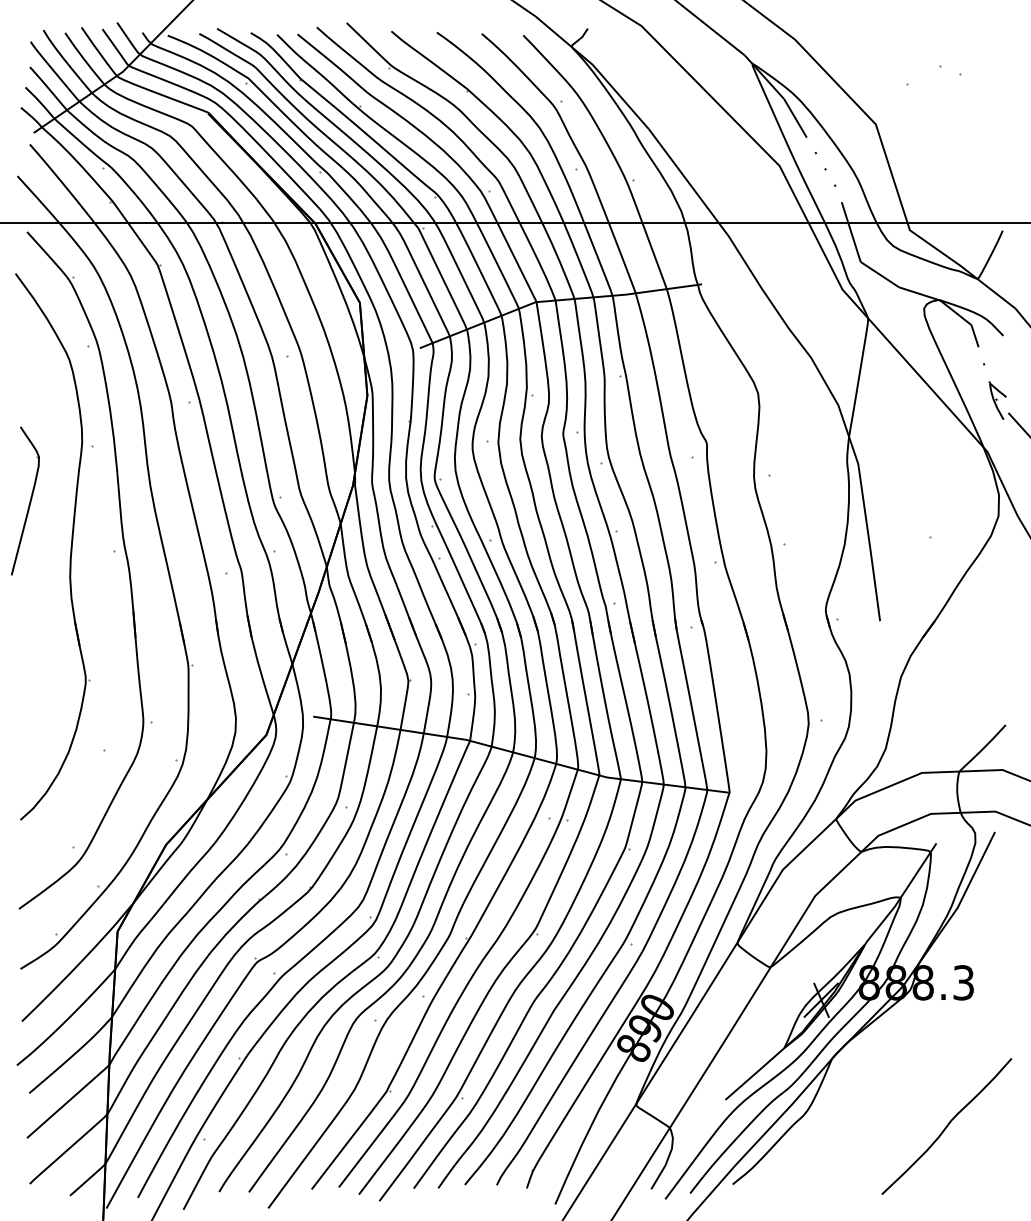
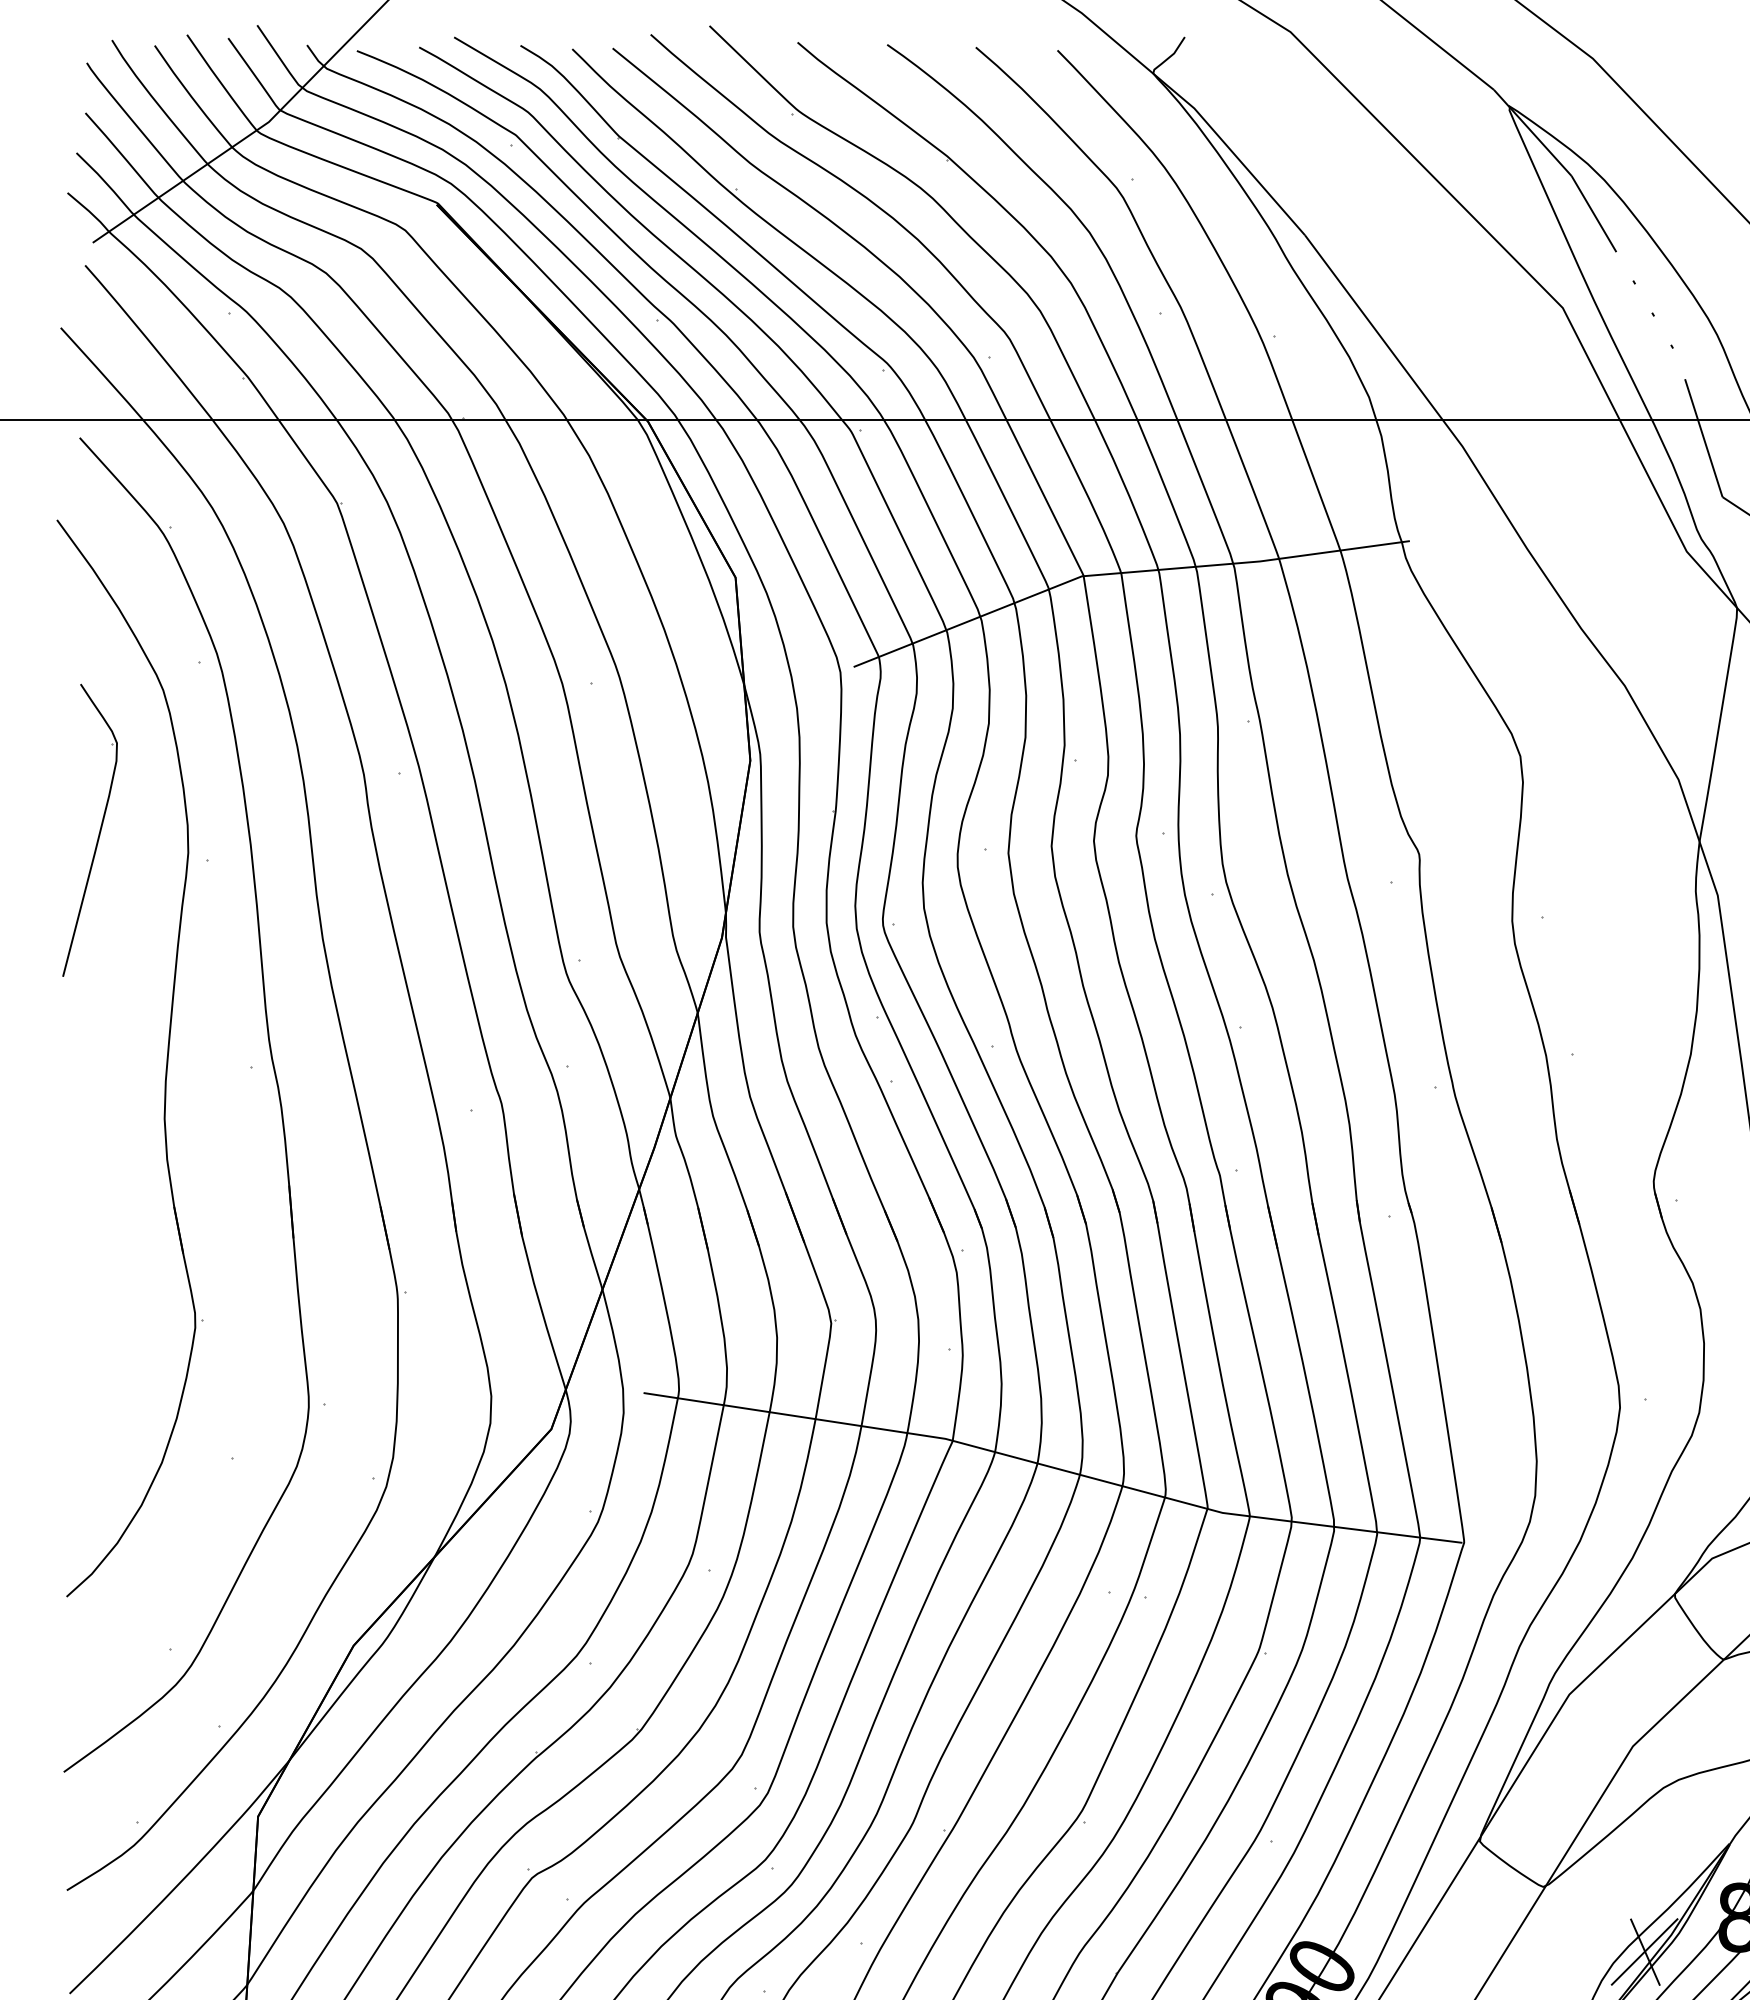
part: (24, 500) -> (88, 829), moved

